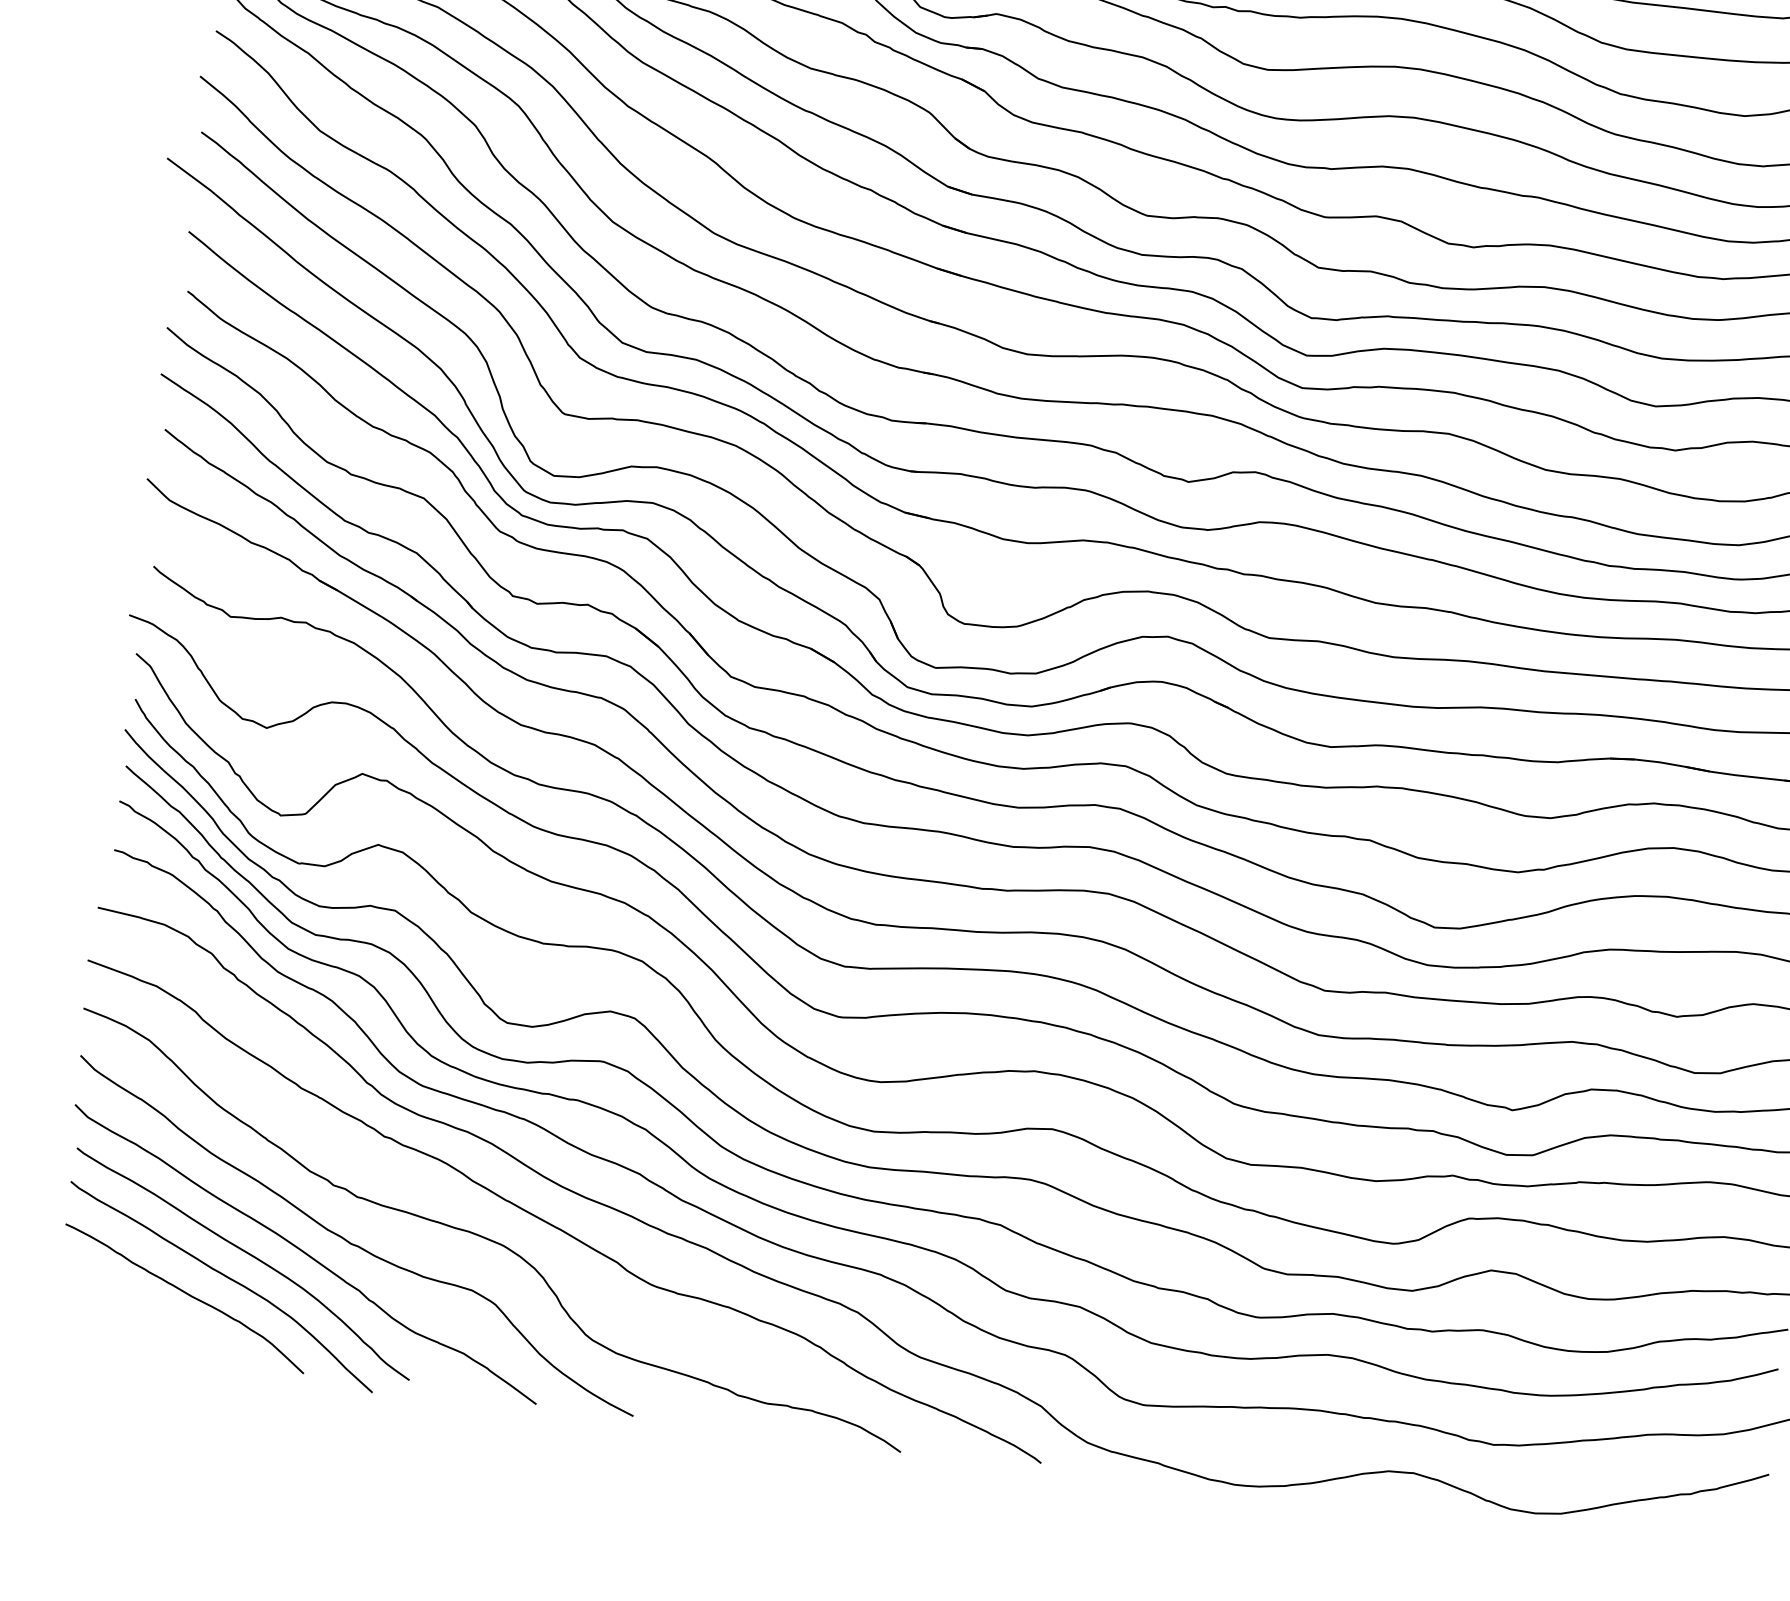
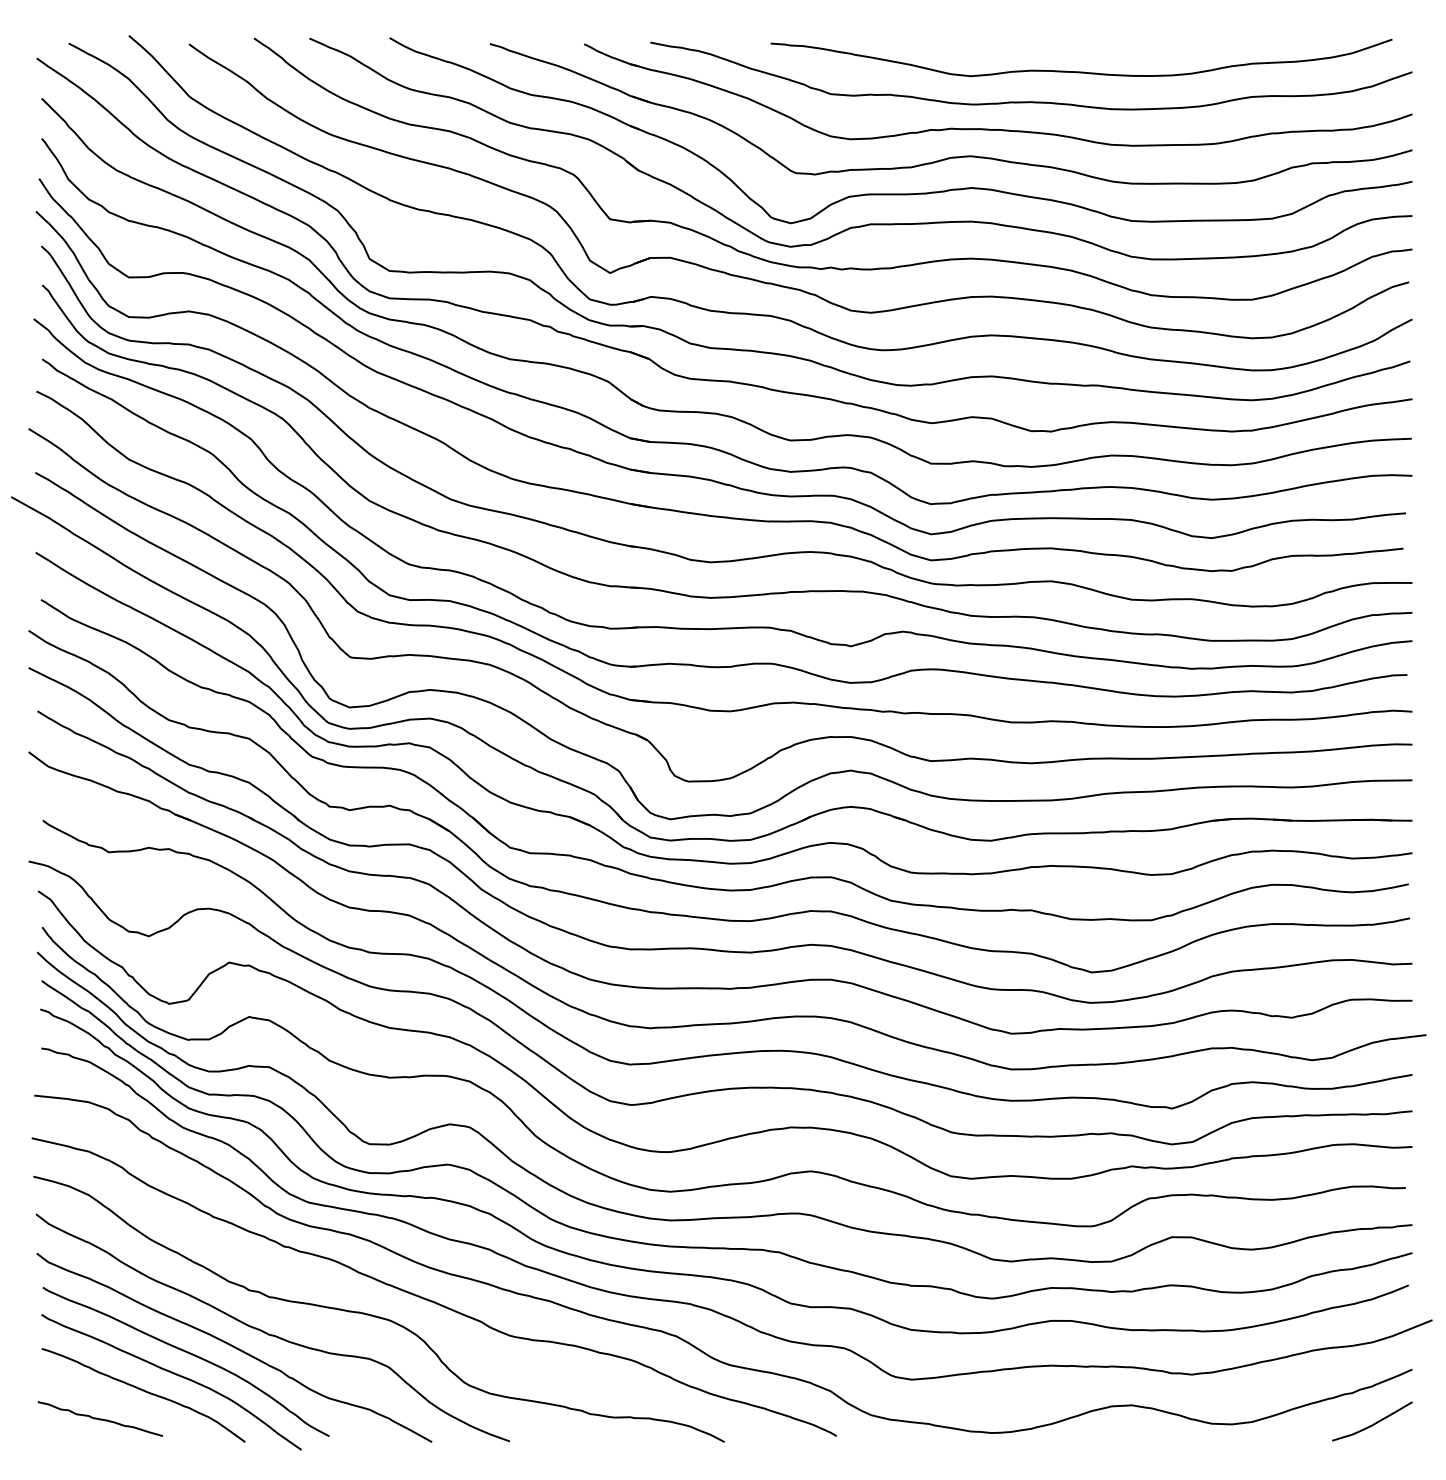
curve: (126, 1320) -> (99, 1418), added
curve: (1711, 1535) -> (1373, 1423), added

